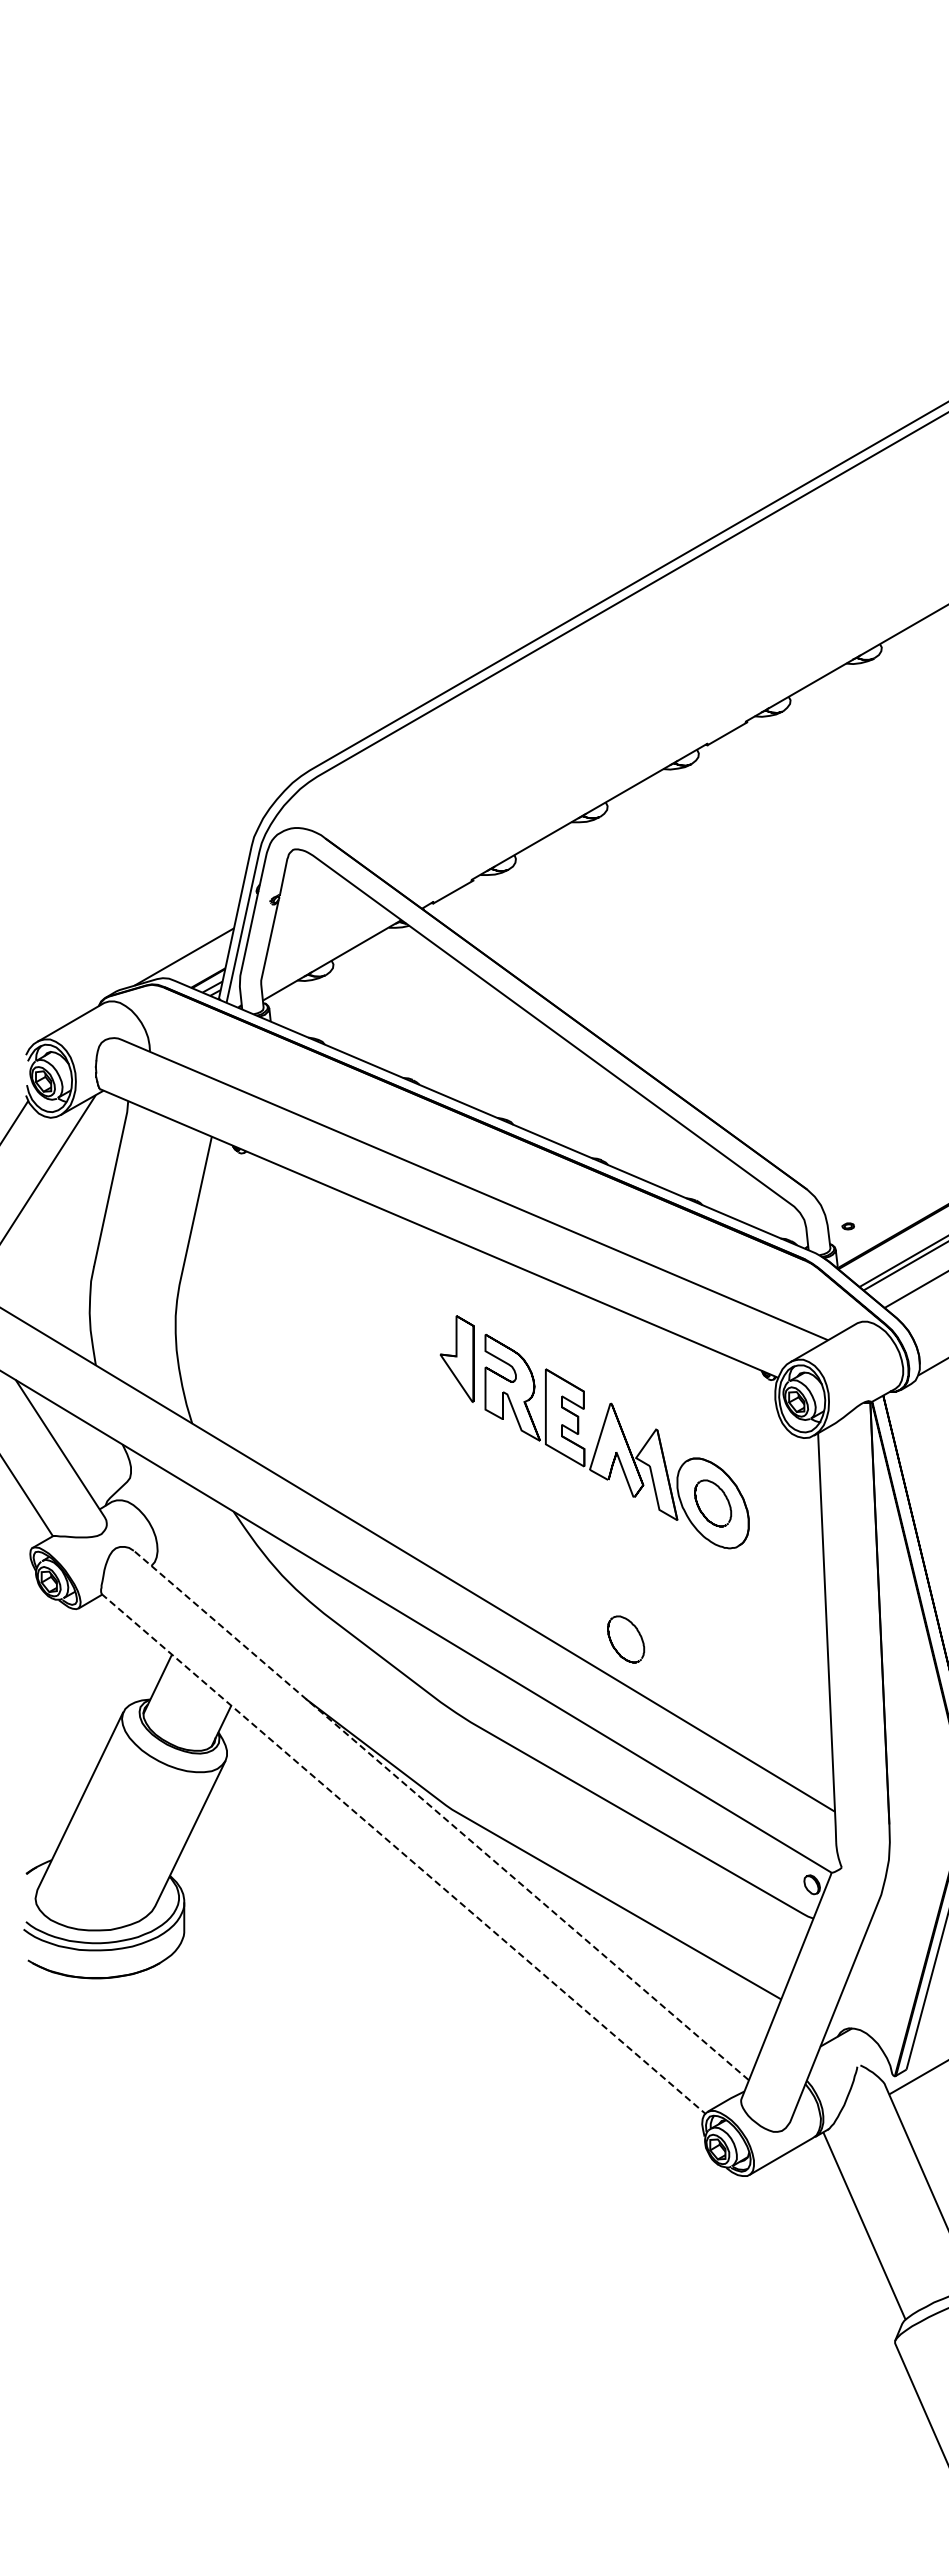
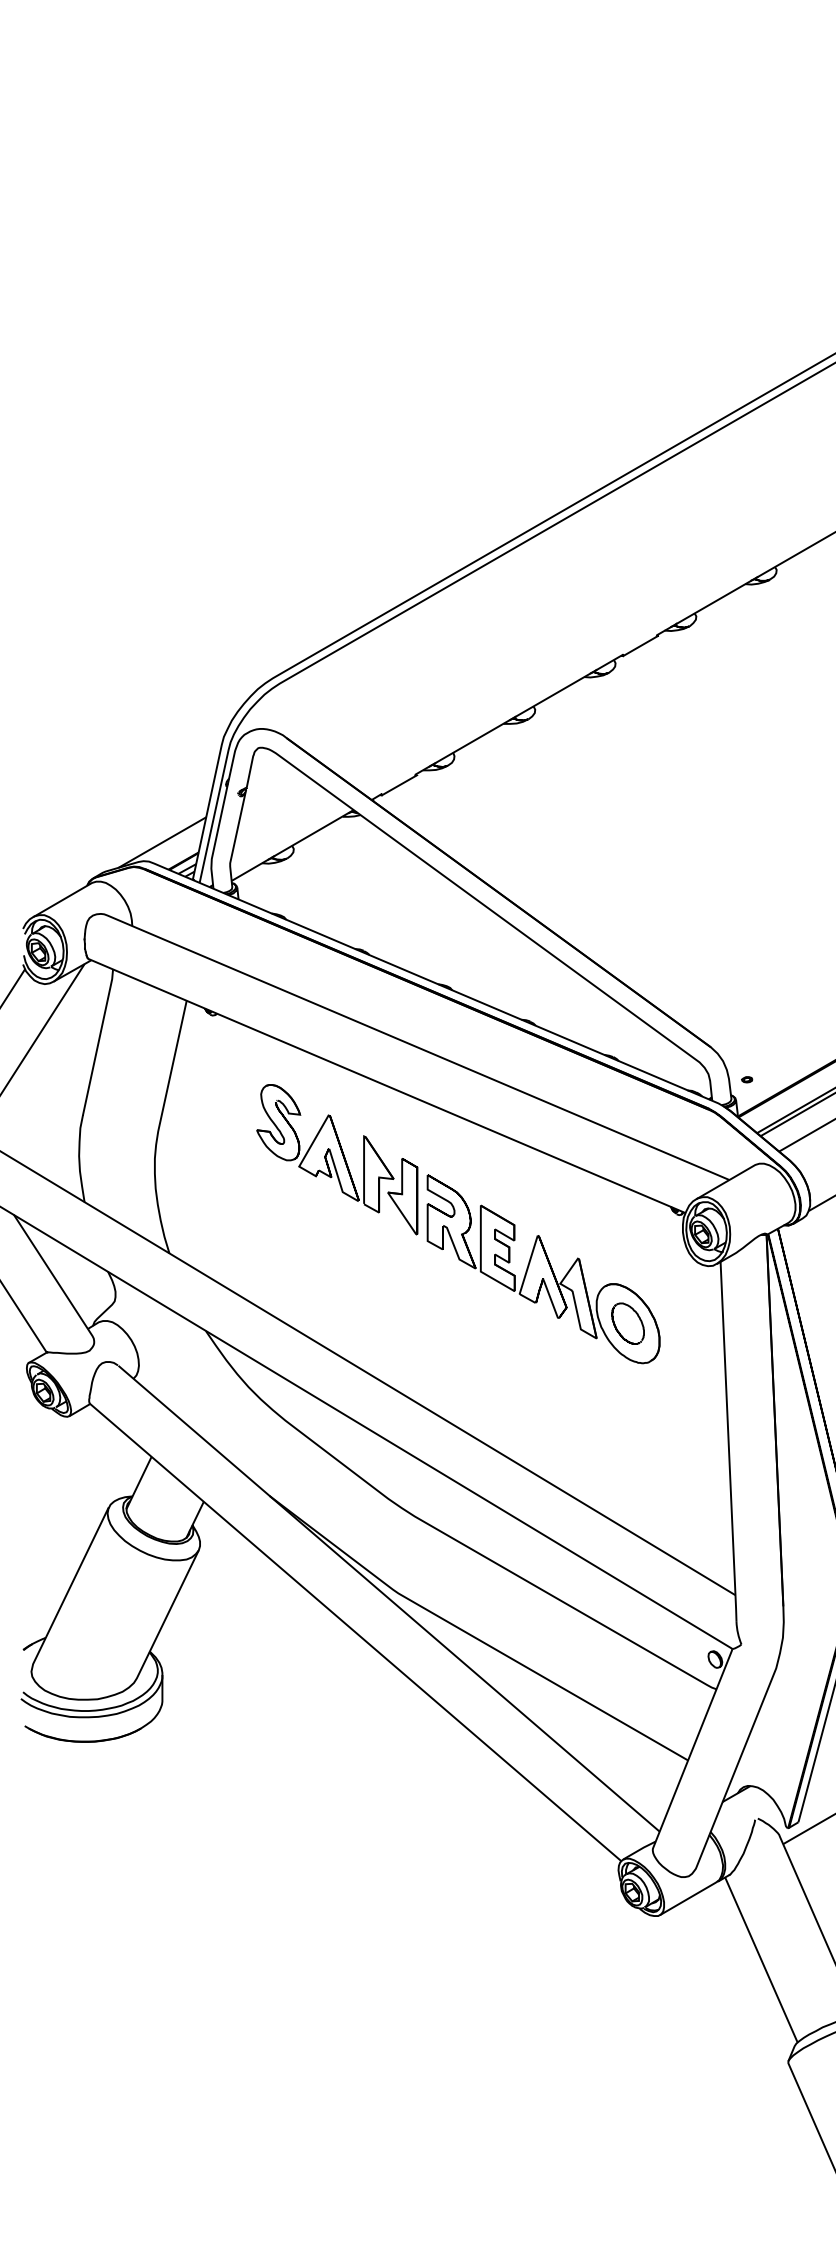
part: (369, 1304) -> (325, 1148), added
part: (626, 1639) -> (551, 1443), removed
line: (441, 1815) -> (388, 1598), dashed -> solid
line: (403, 1854) -> (355, 1632), dashed -> solid

